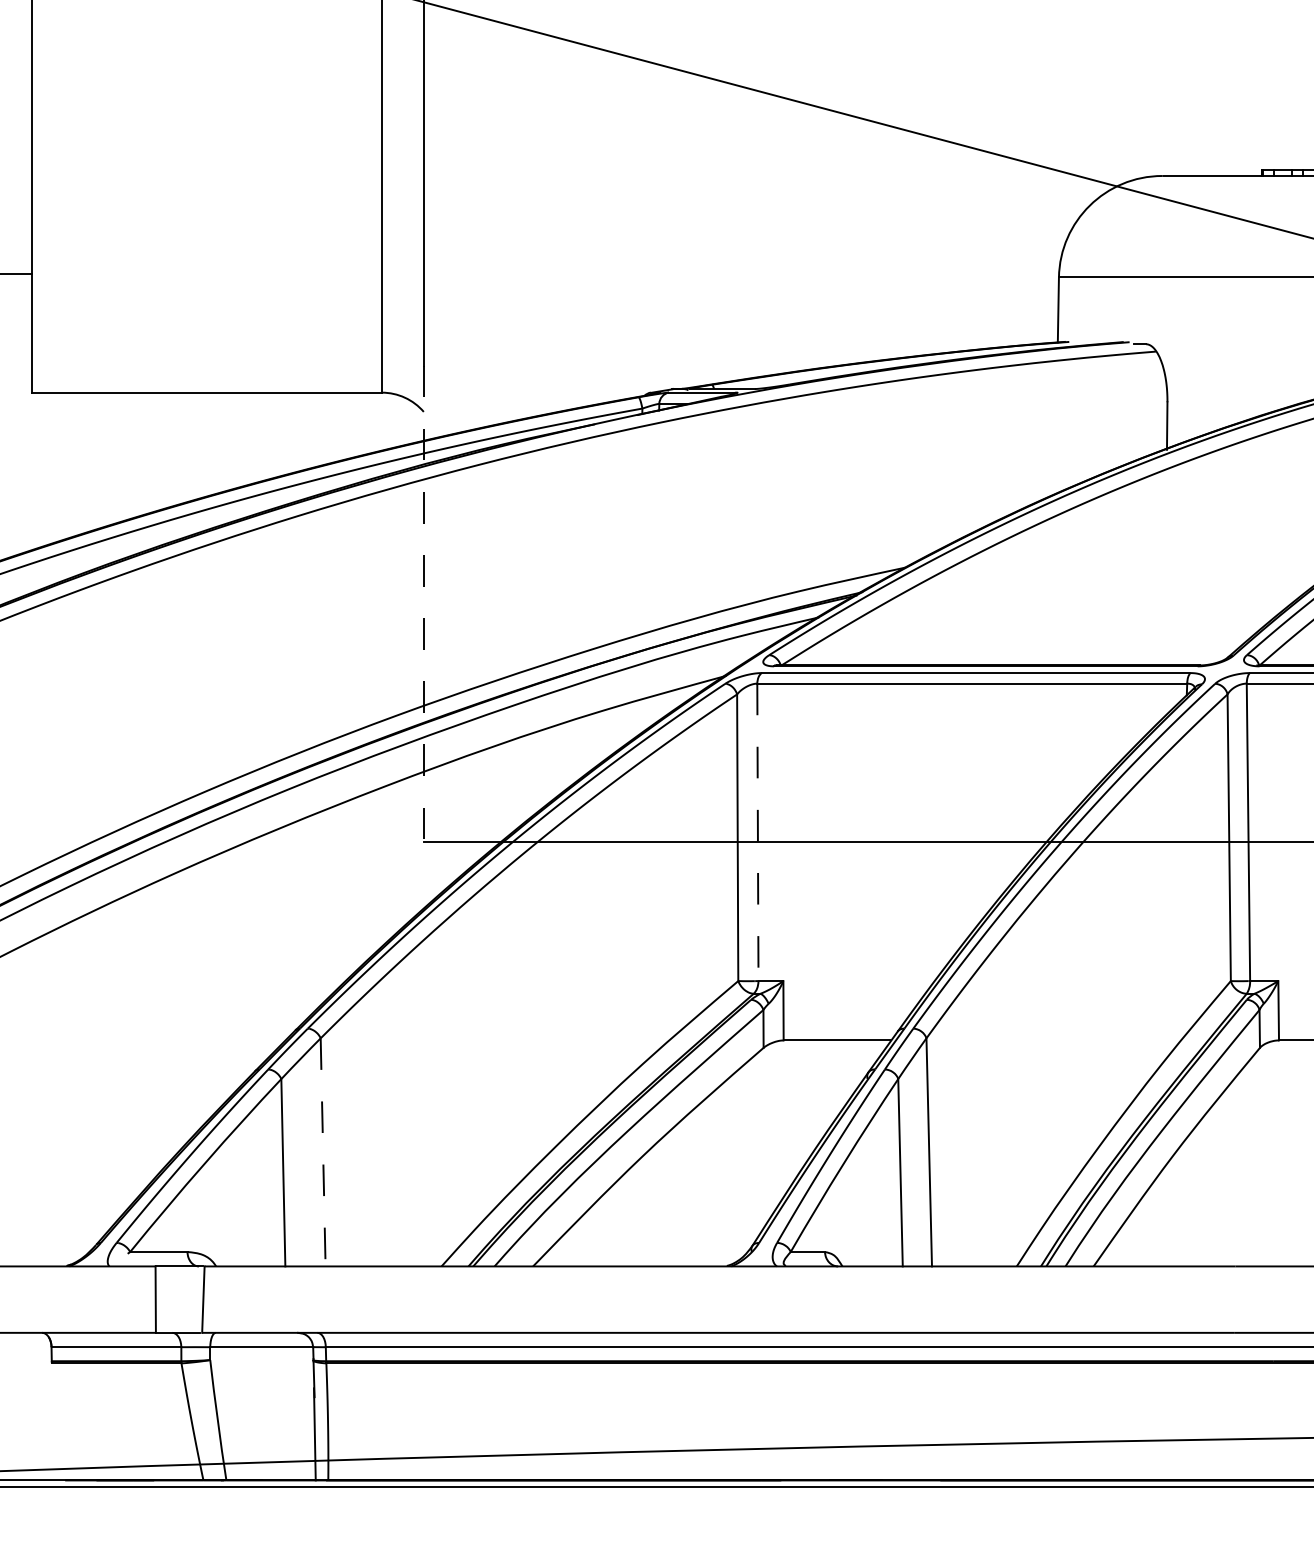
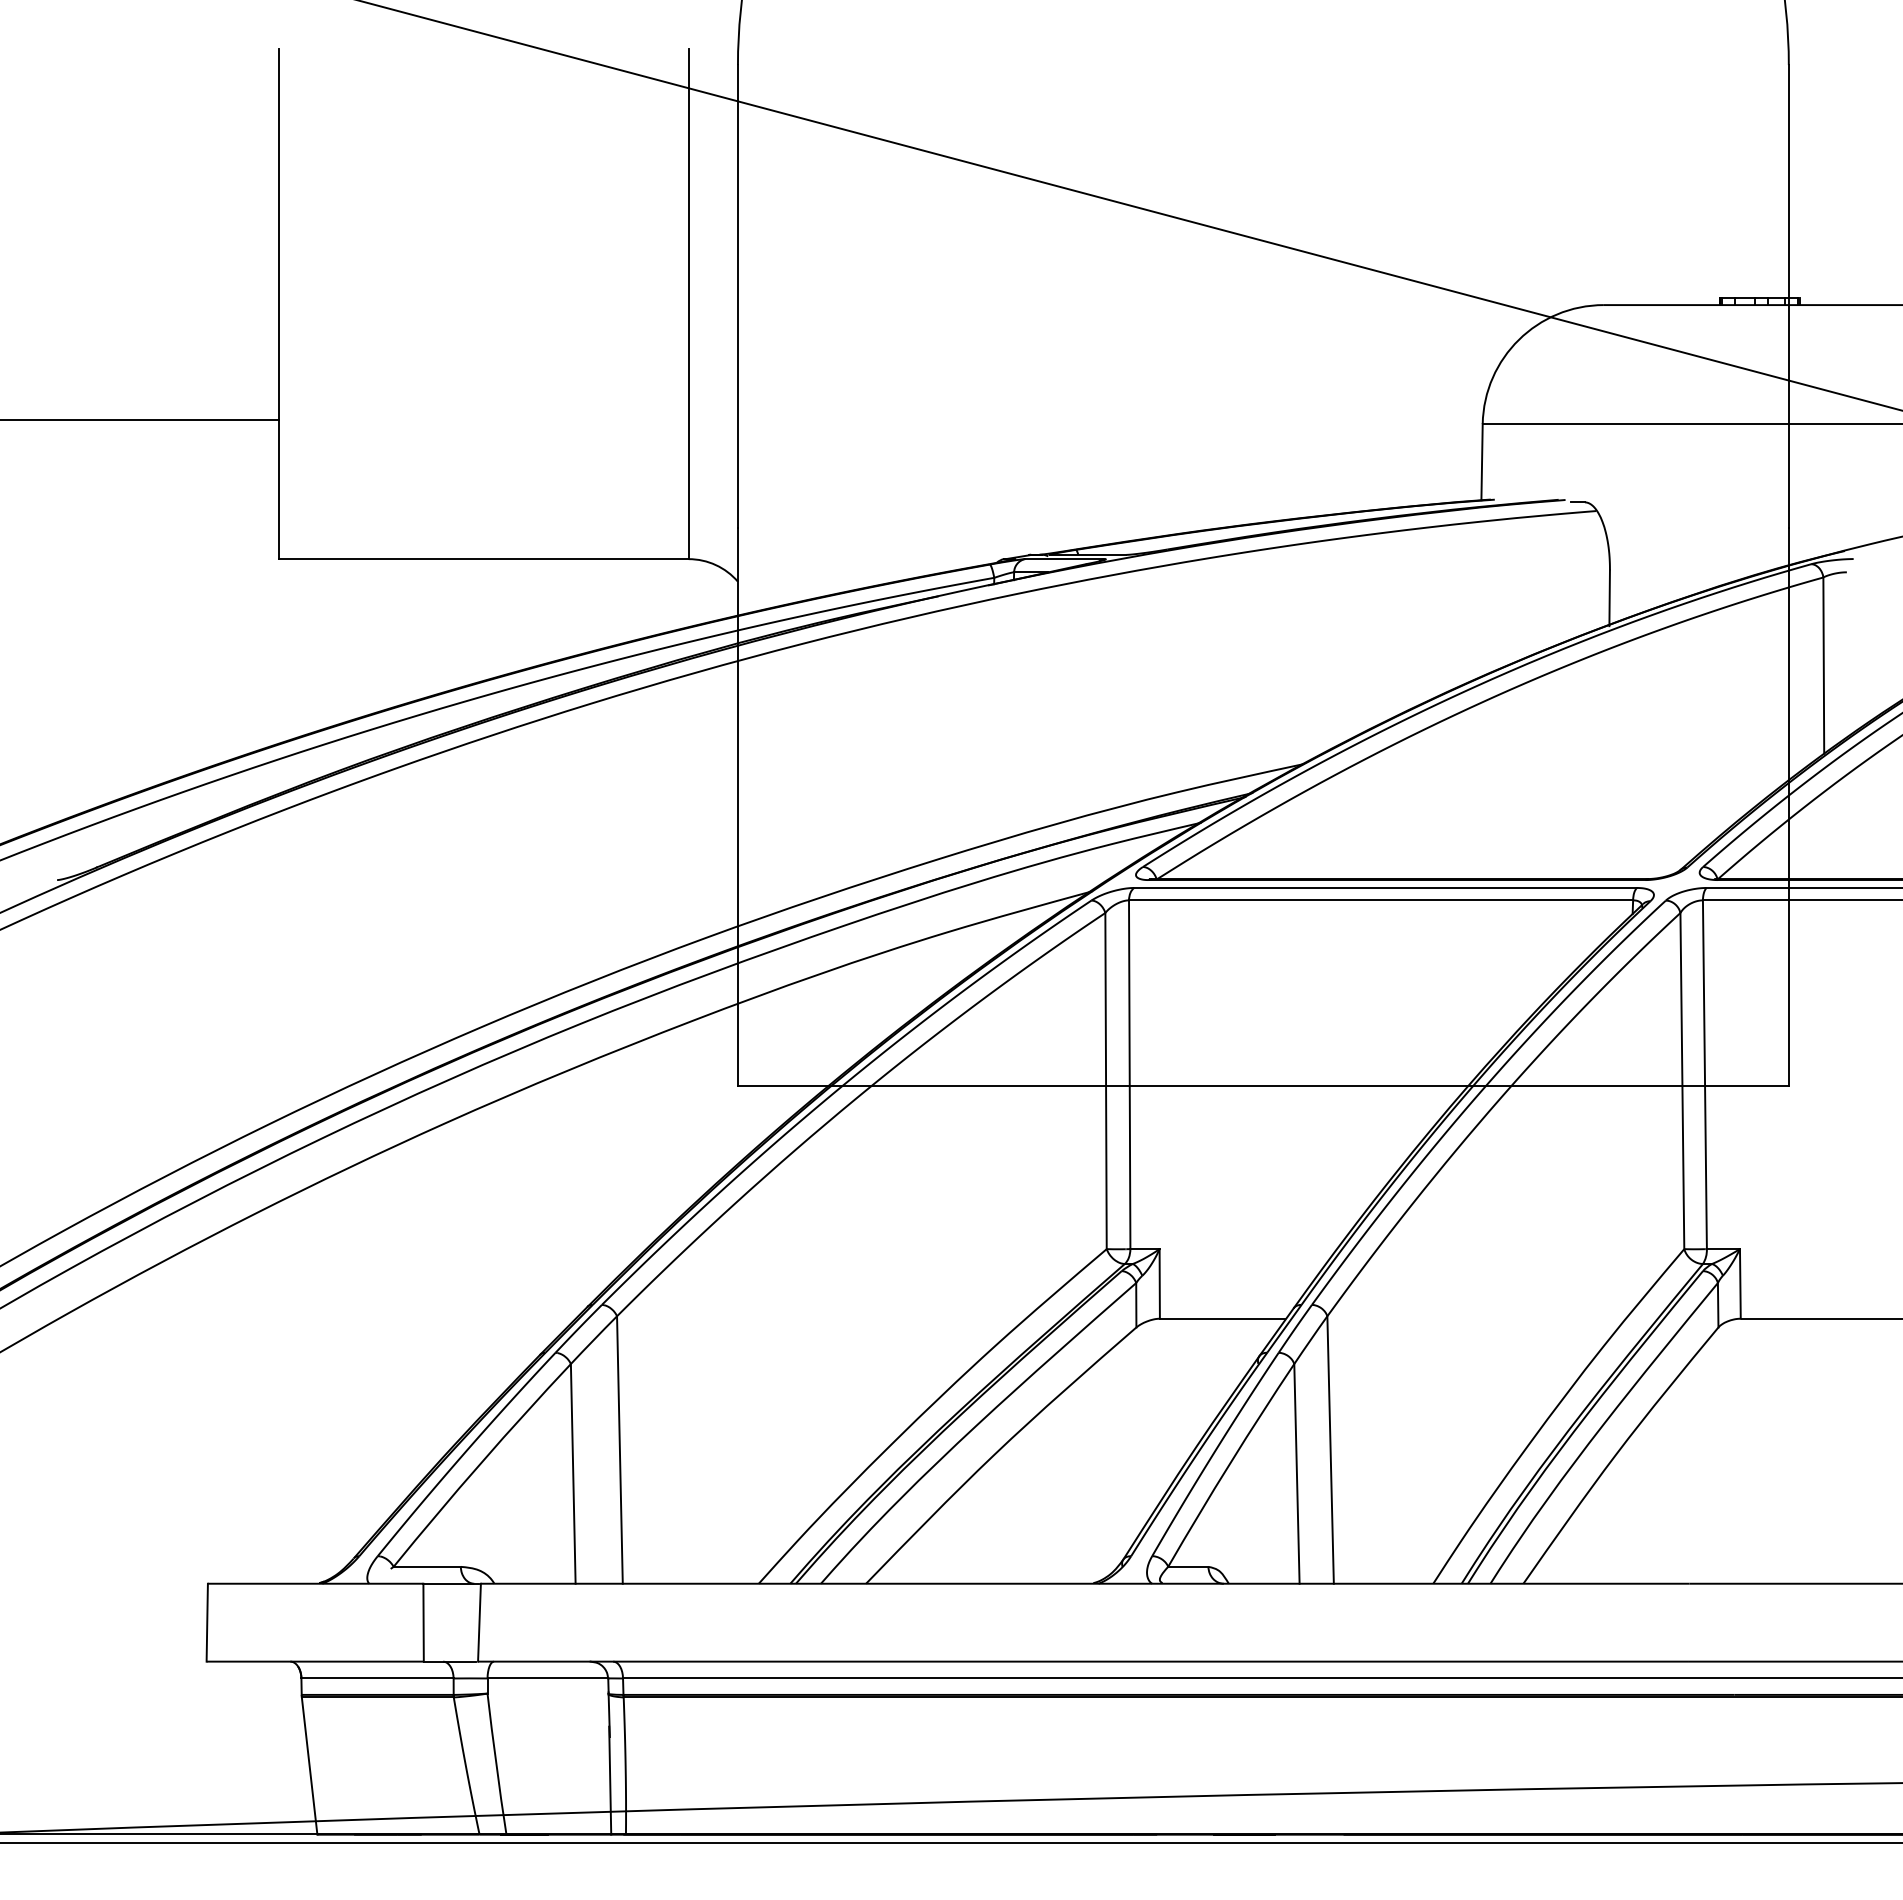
line: (423, 604) -> (737, 807), dashed -> solid
line: (757, 833) -> (1129, 1075), dashed -> solid
line: (322, 1152) -> (619, 1450), dashed -> solid
line: (58, 1421) -> (309, 1765), added

